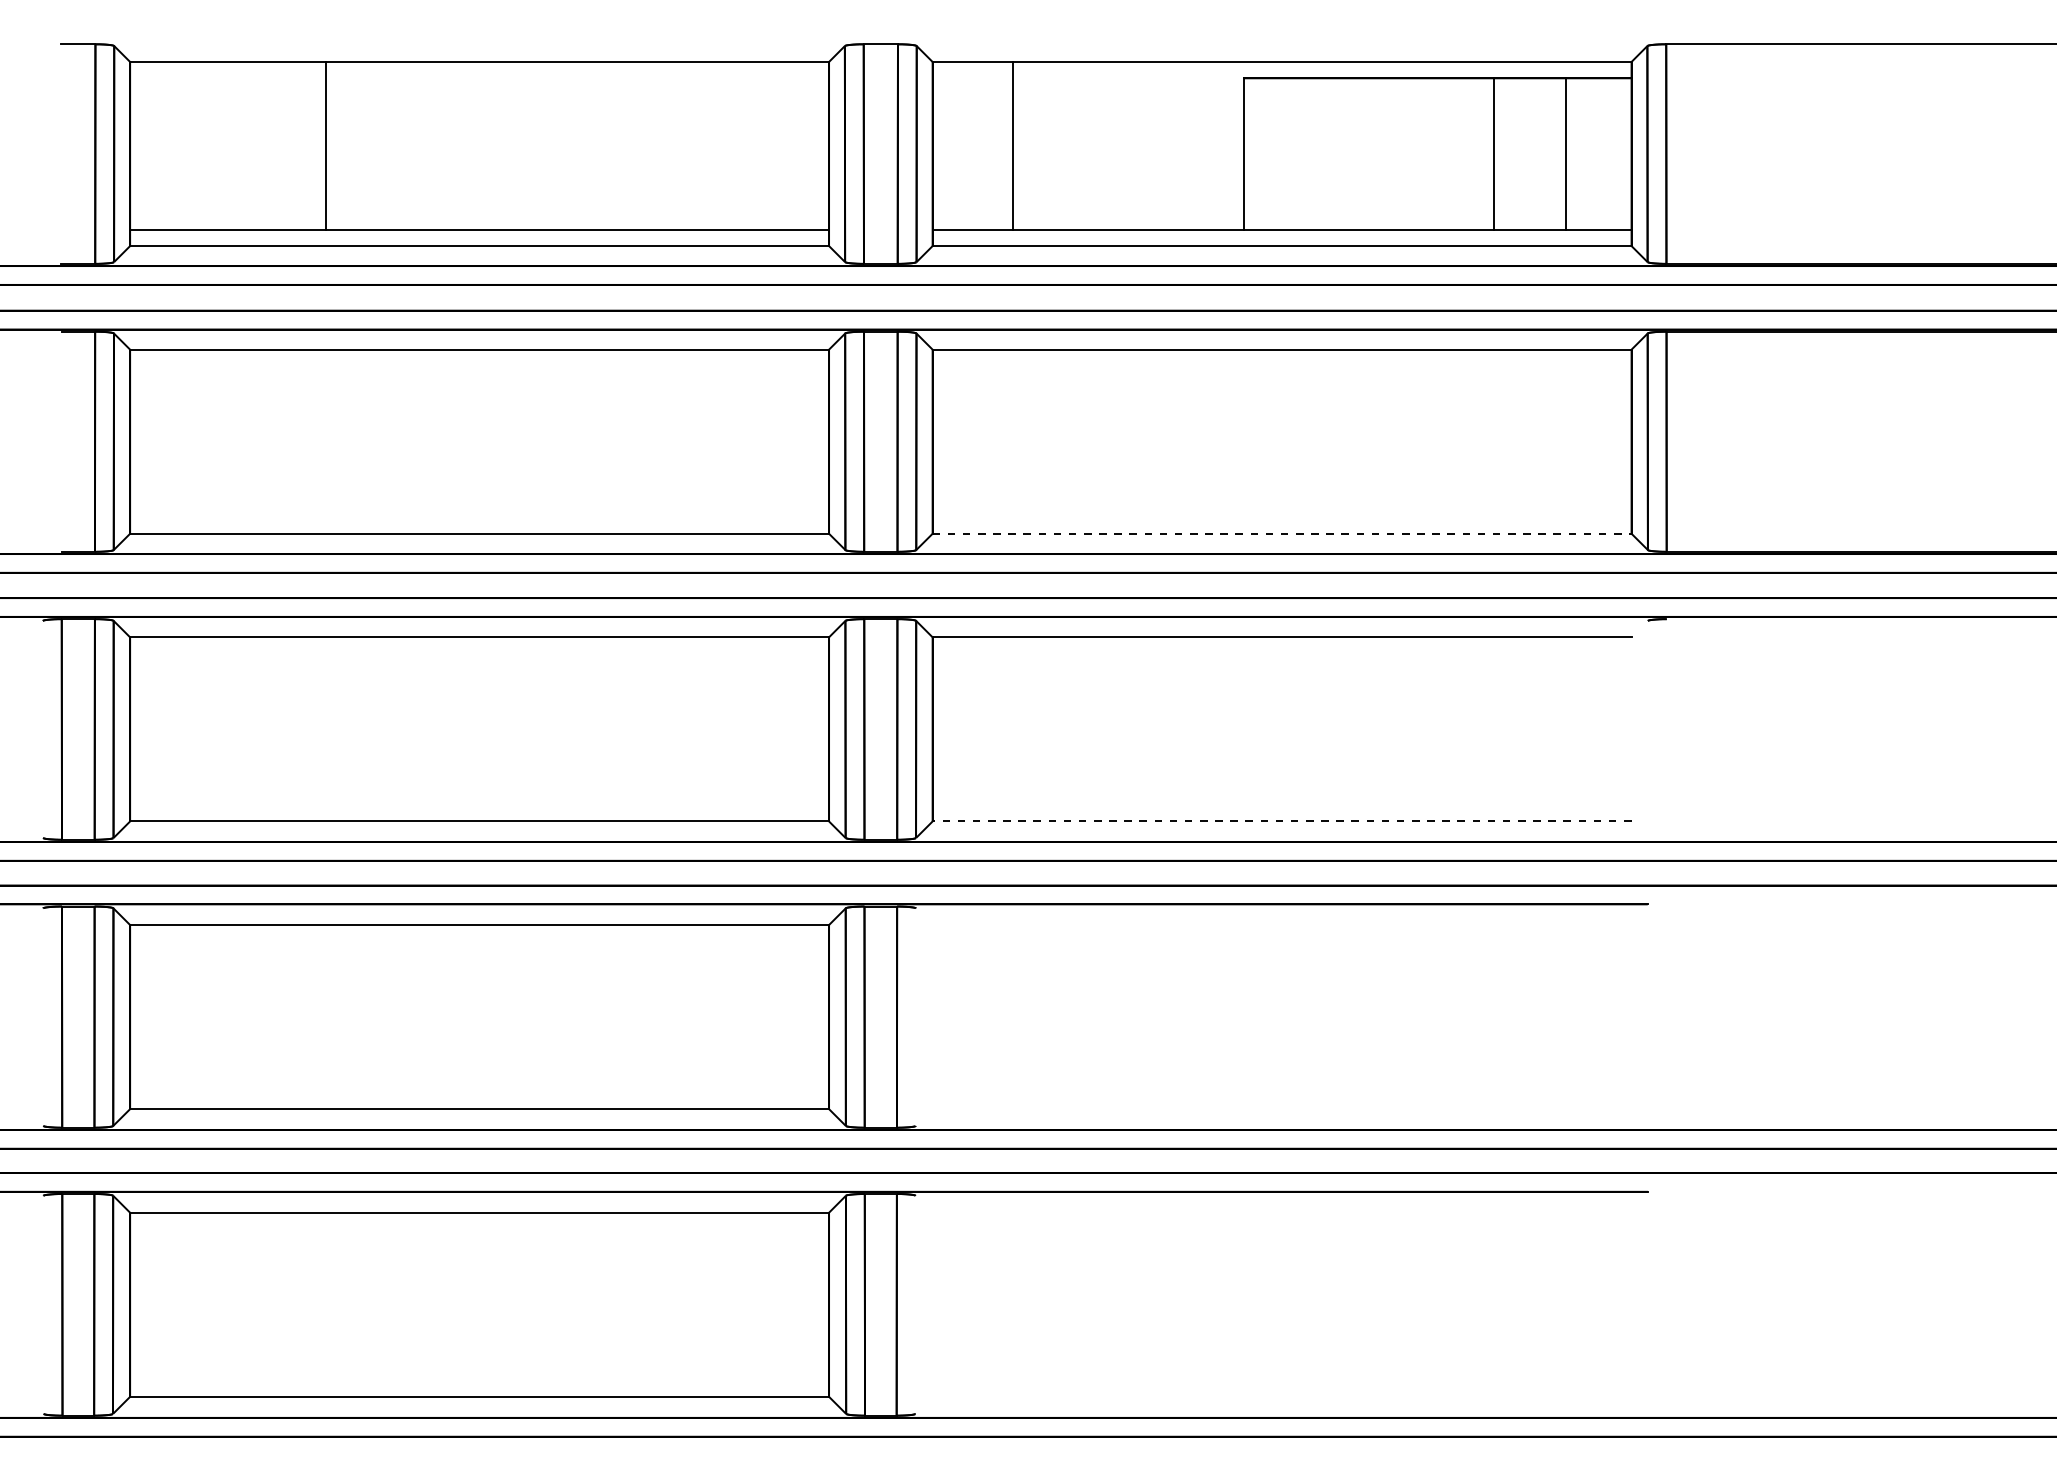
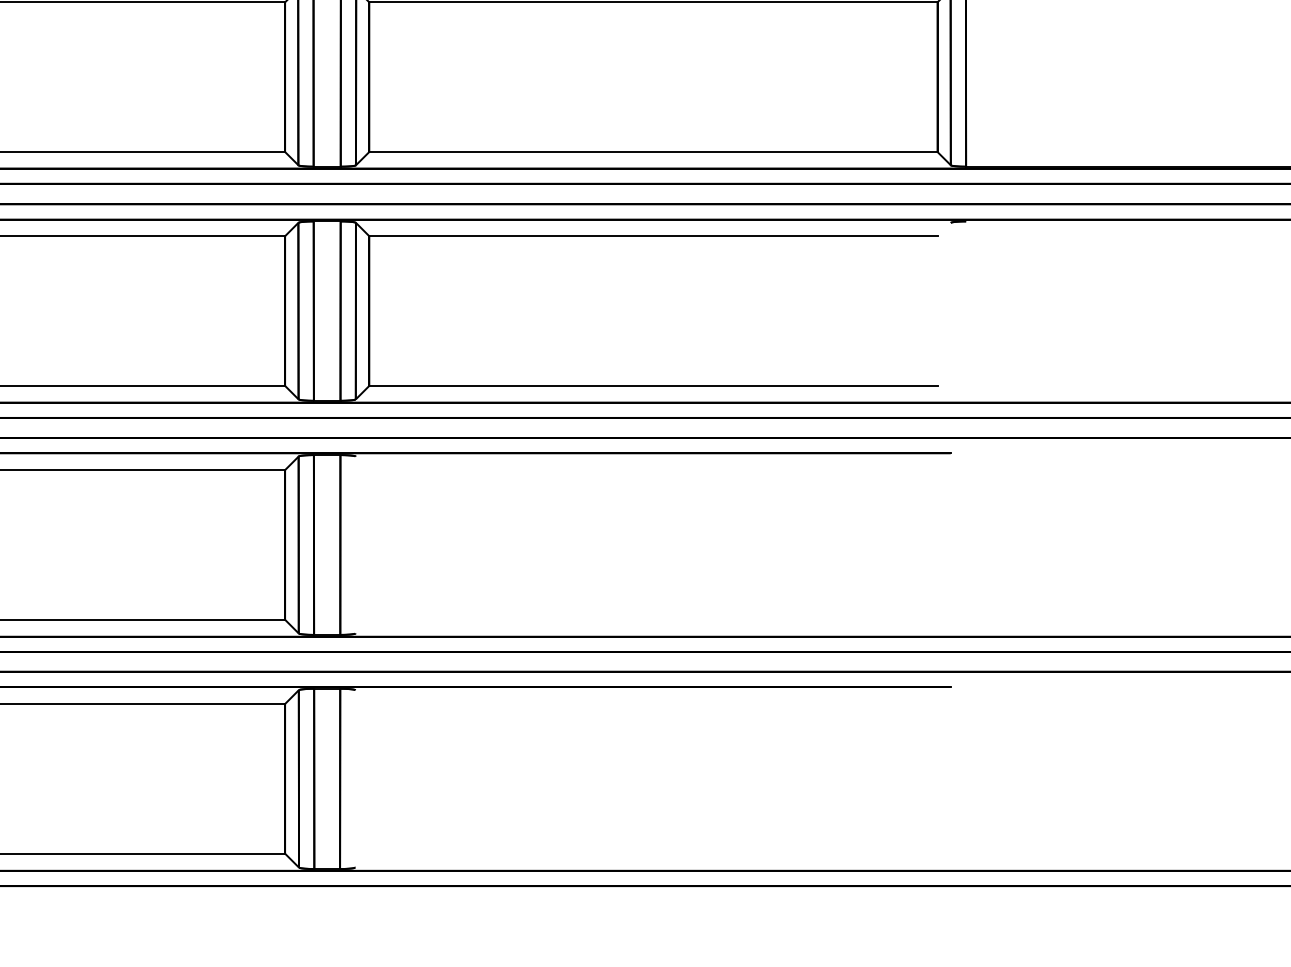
line: (1282, 533) -> (653, 151), dashed -> solid
line: (1281, 821) -> (652, 385), dashed -> solid

